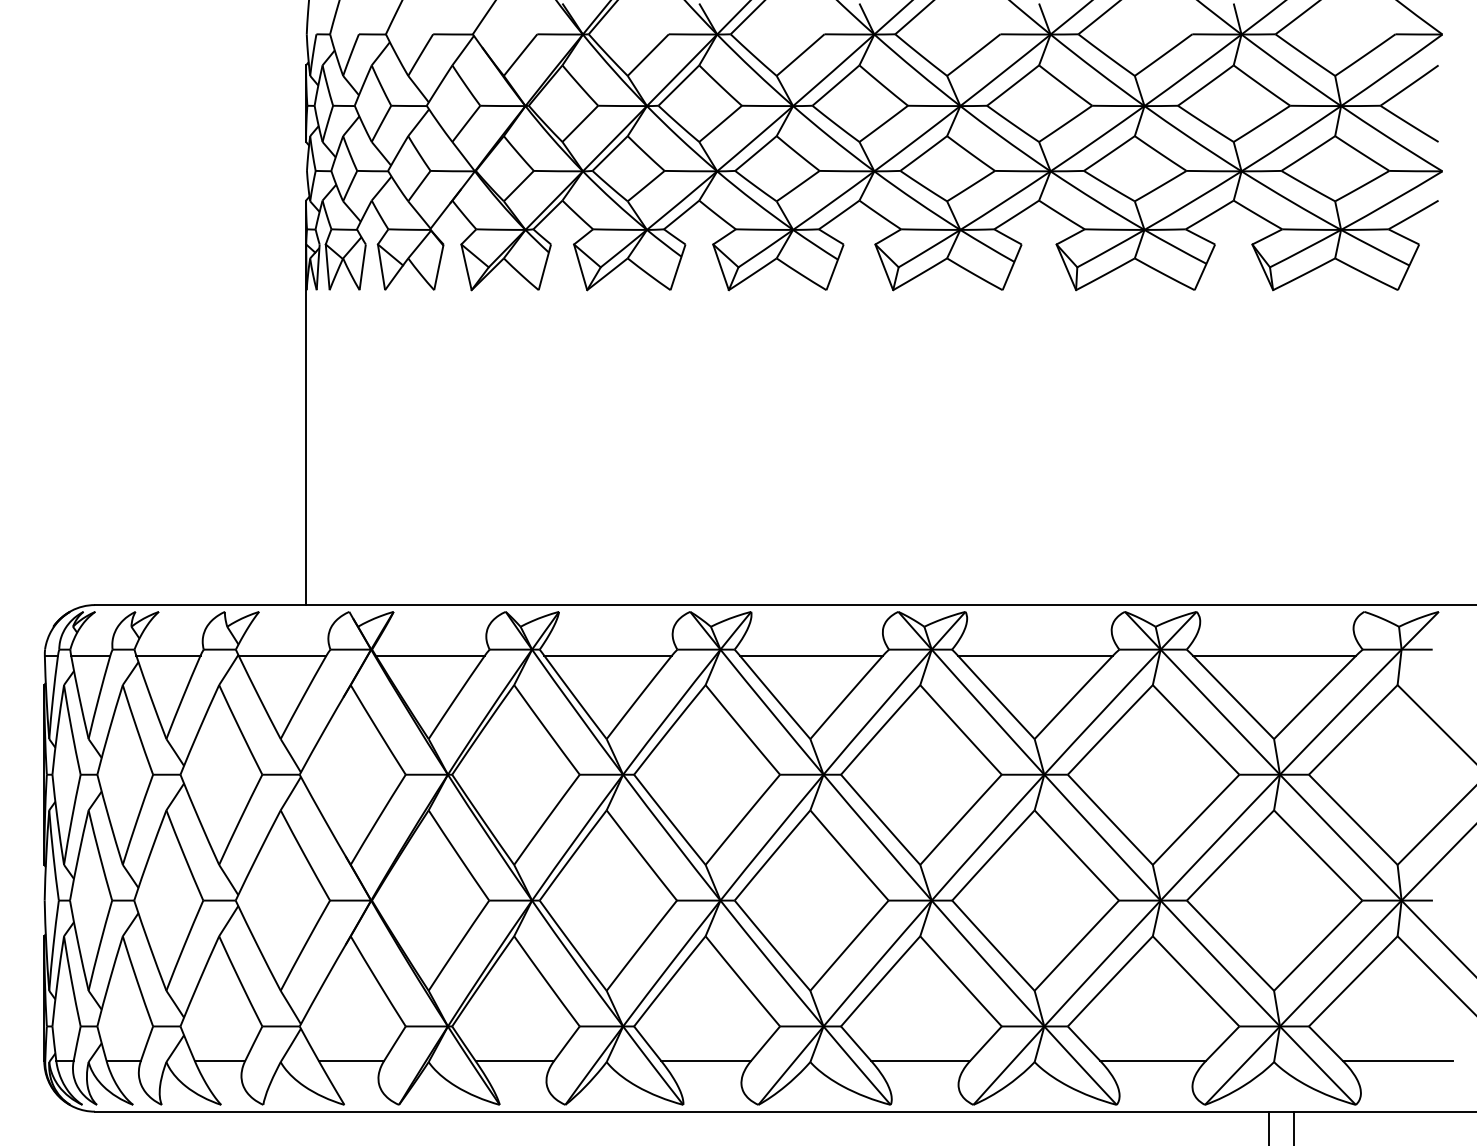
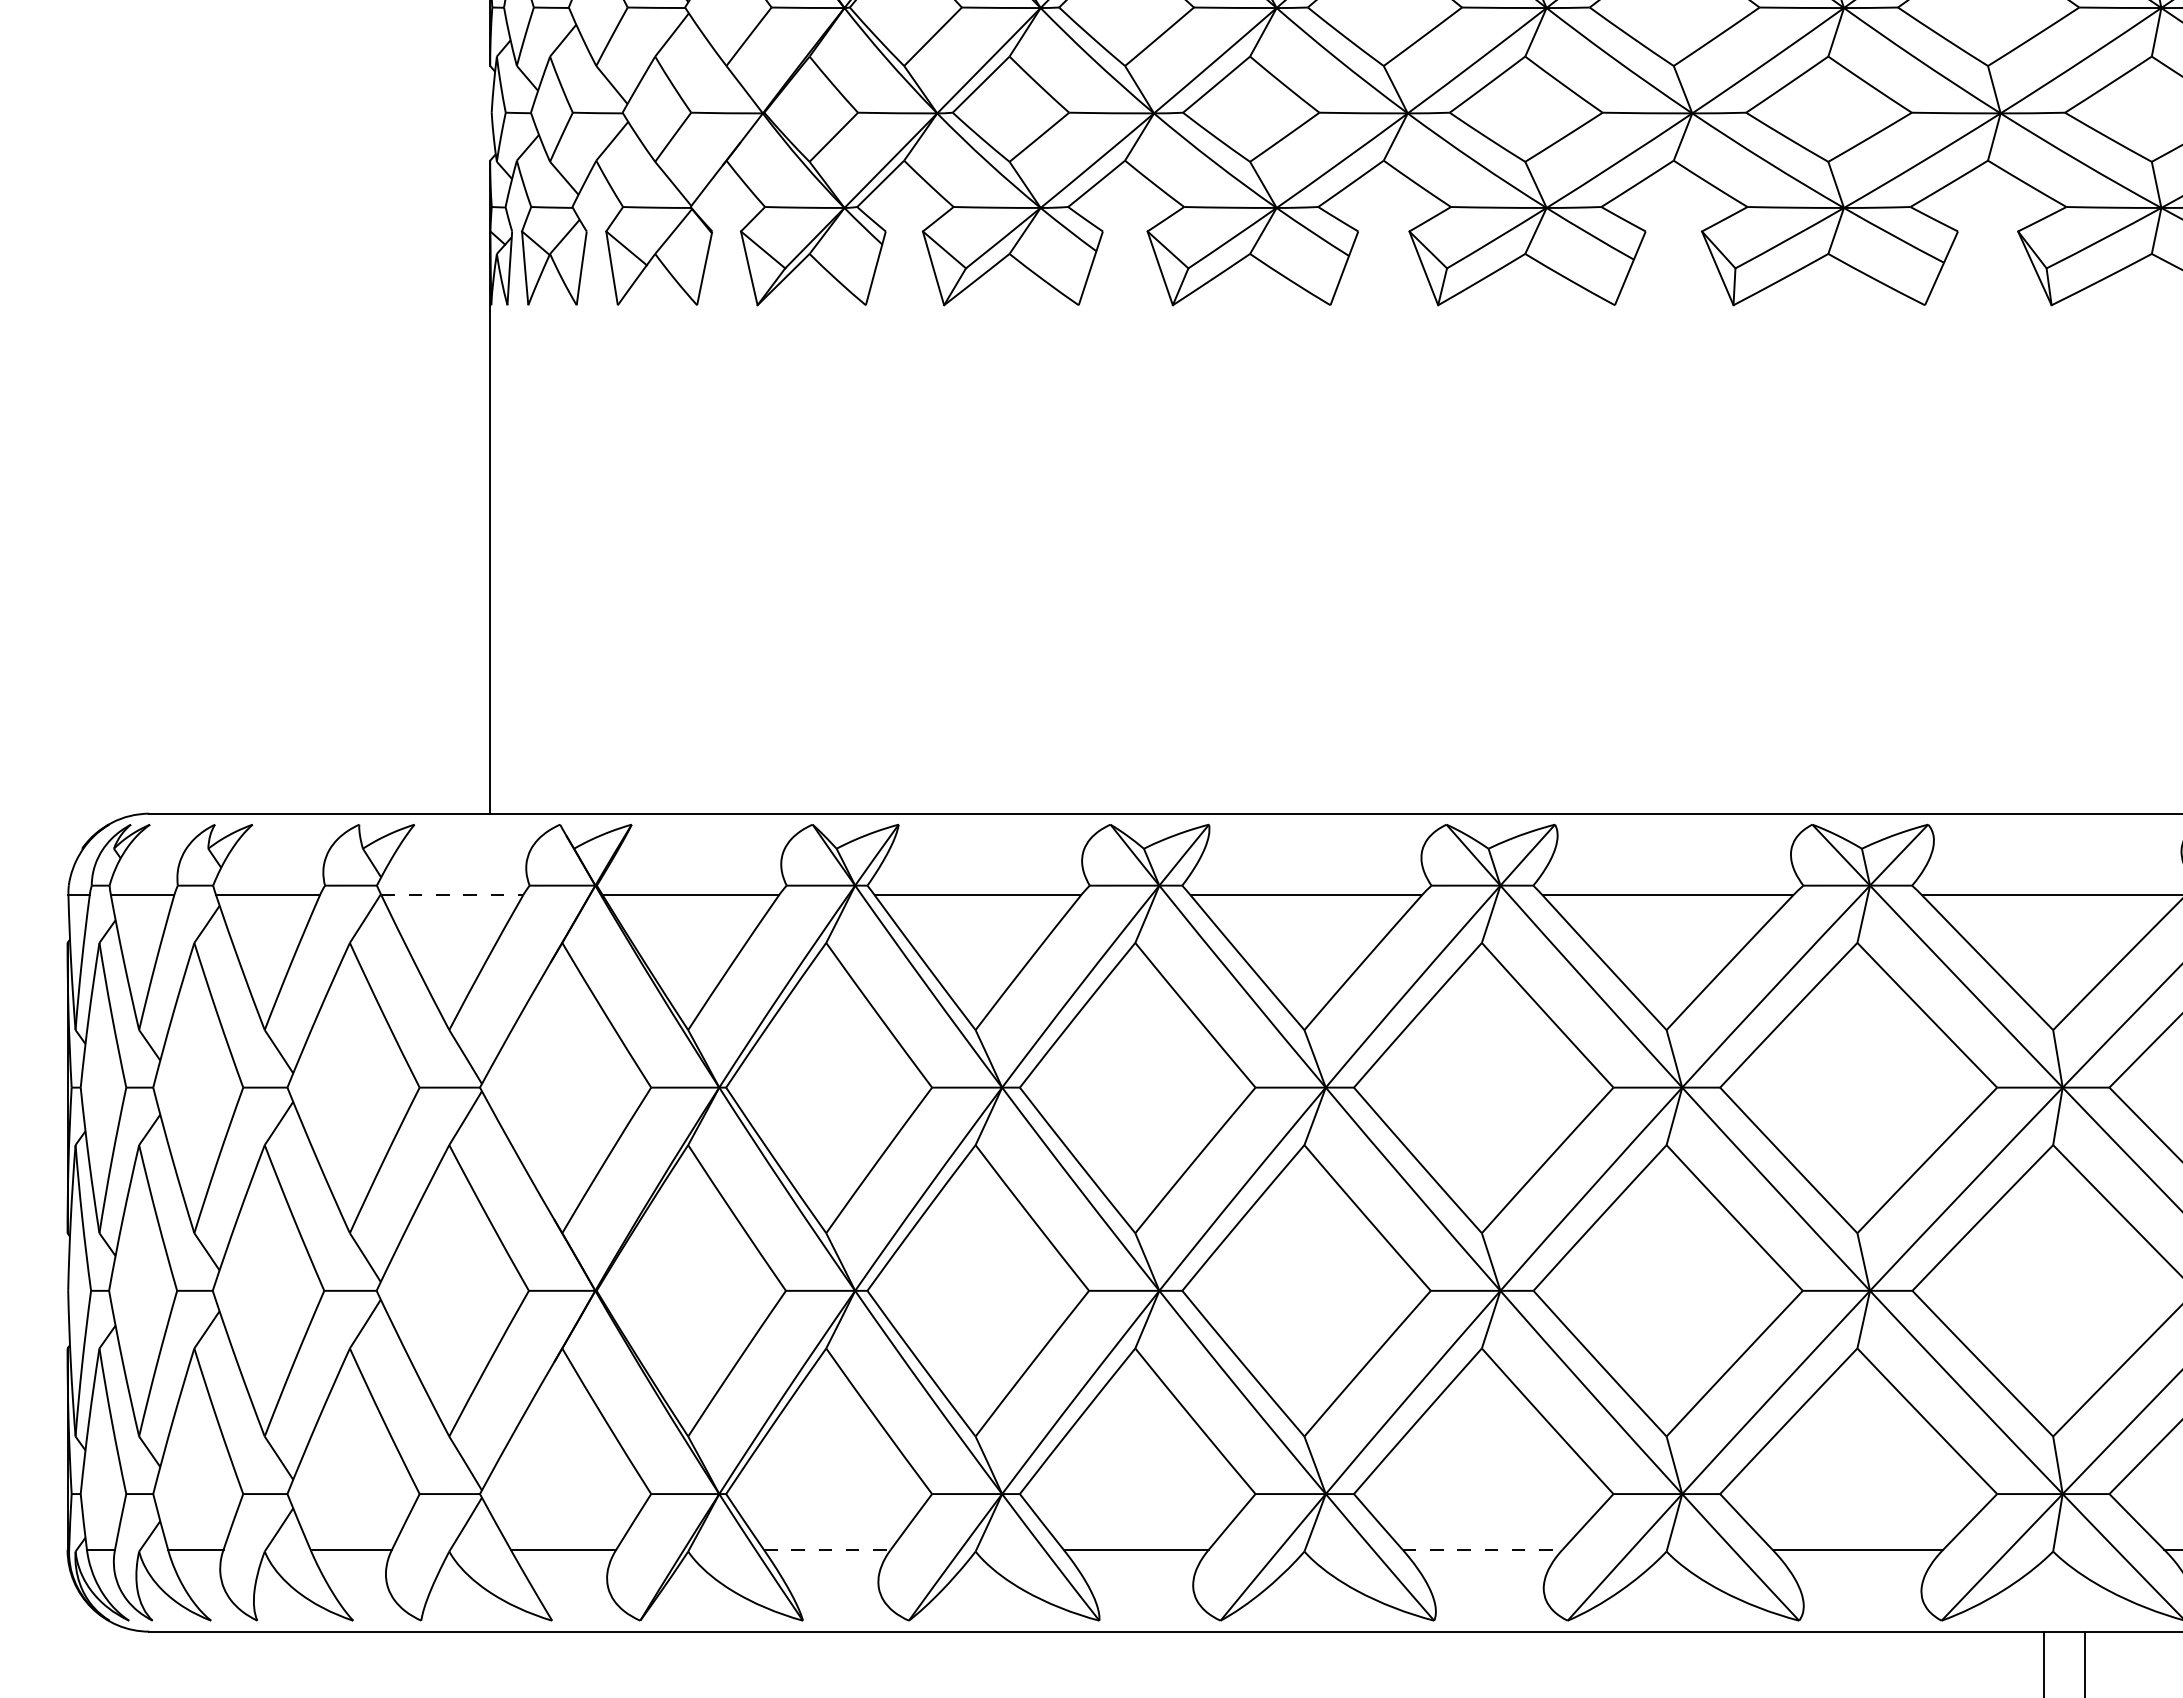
line: (282, 655) -> (452, 895), solid -> dashed
line: (515, 1061) -> (828, 1550), solid -> dashed
line: (921, 1061) -> (1483, 1550), solid -> dashed

